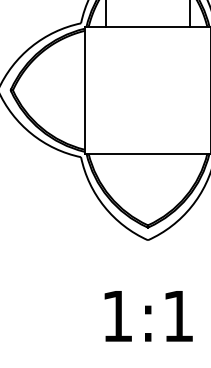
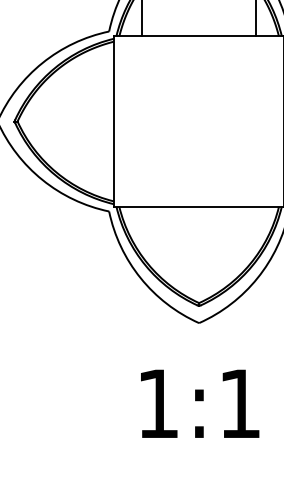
text: (148, 316) -> (199, 404), moved

